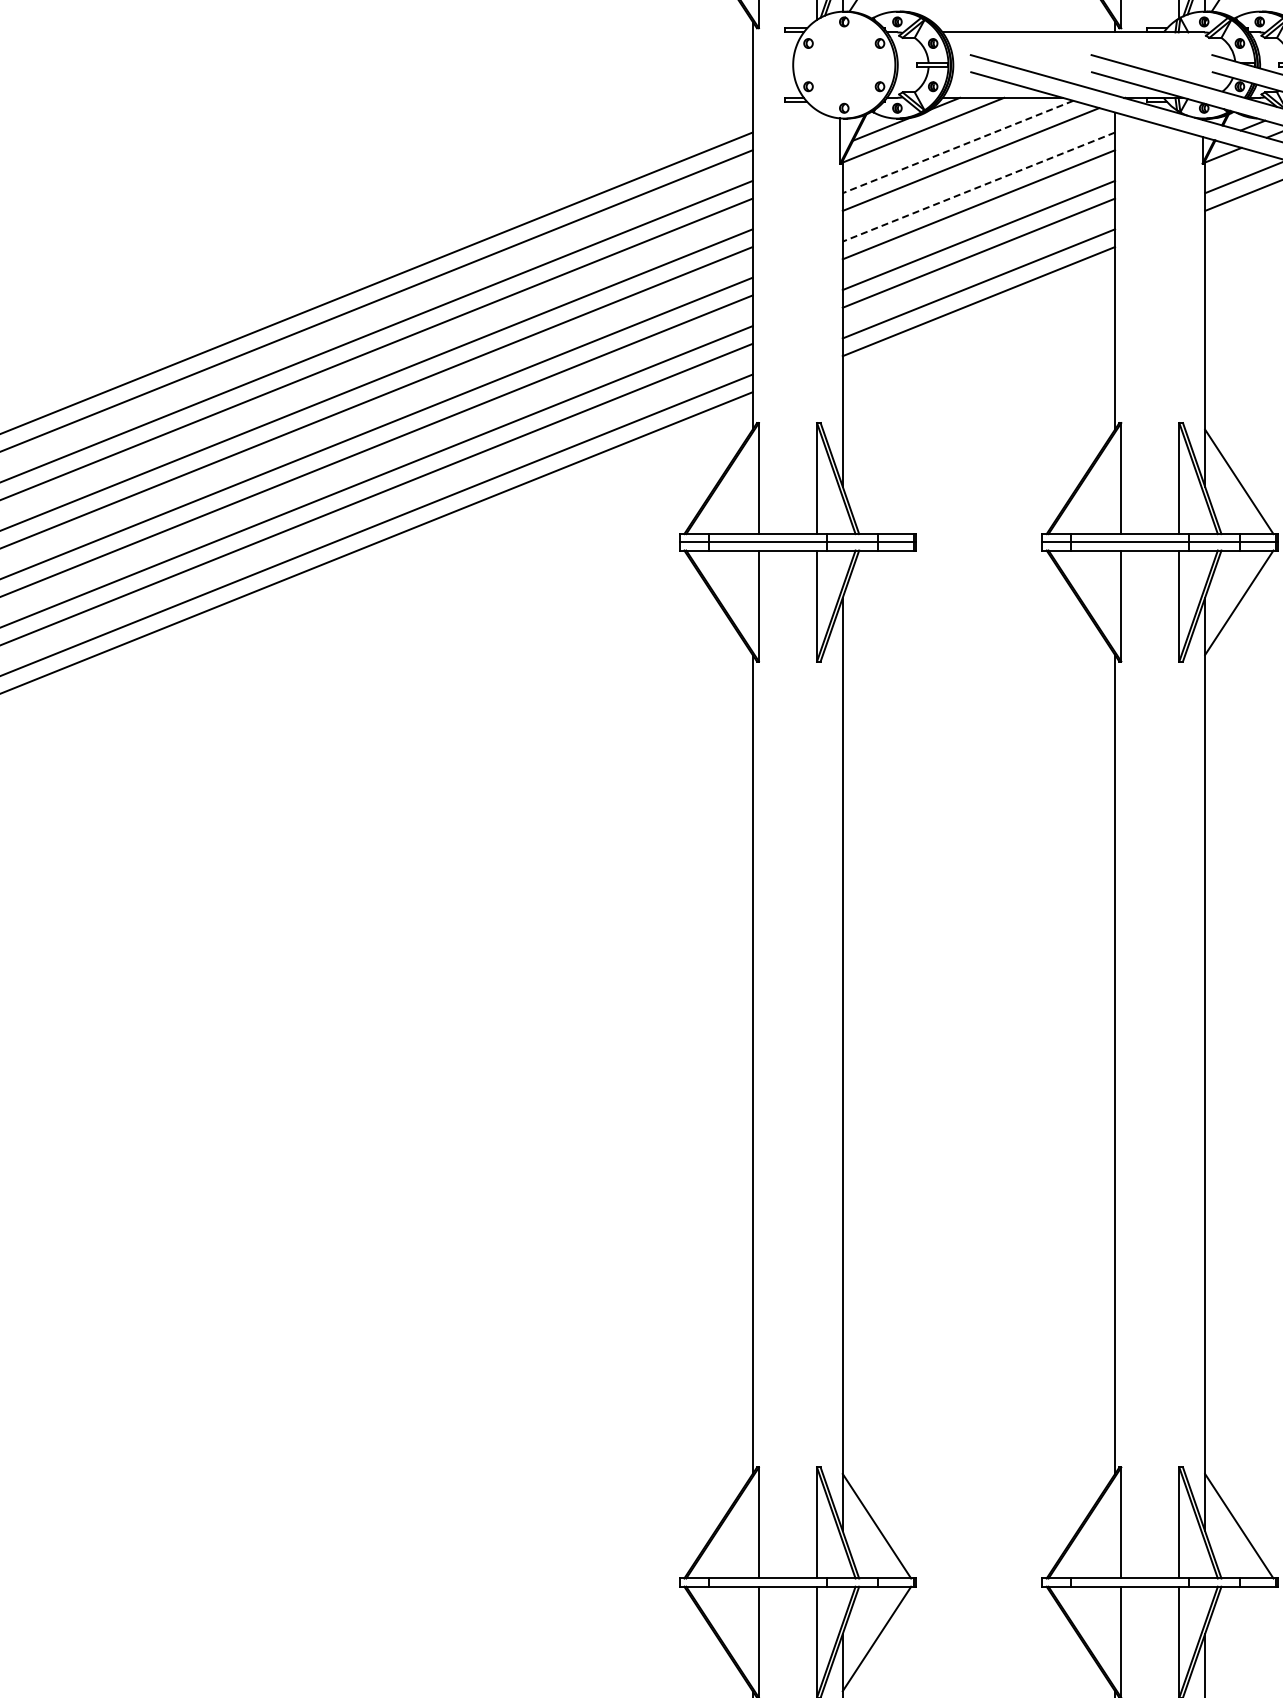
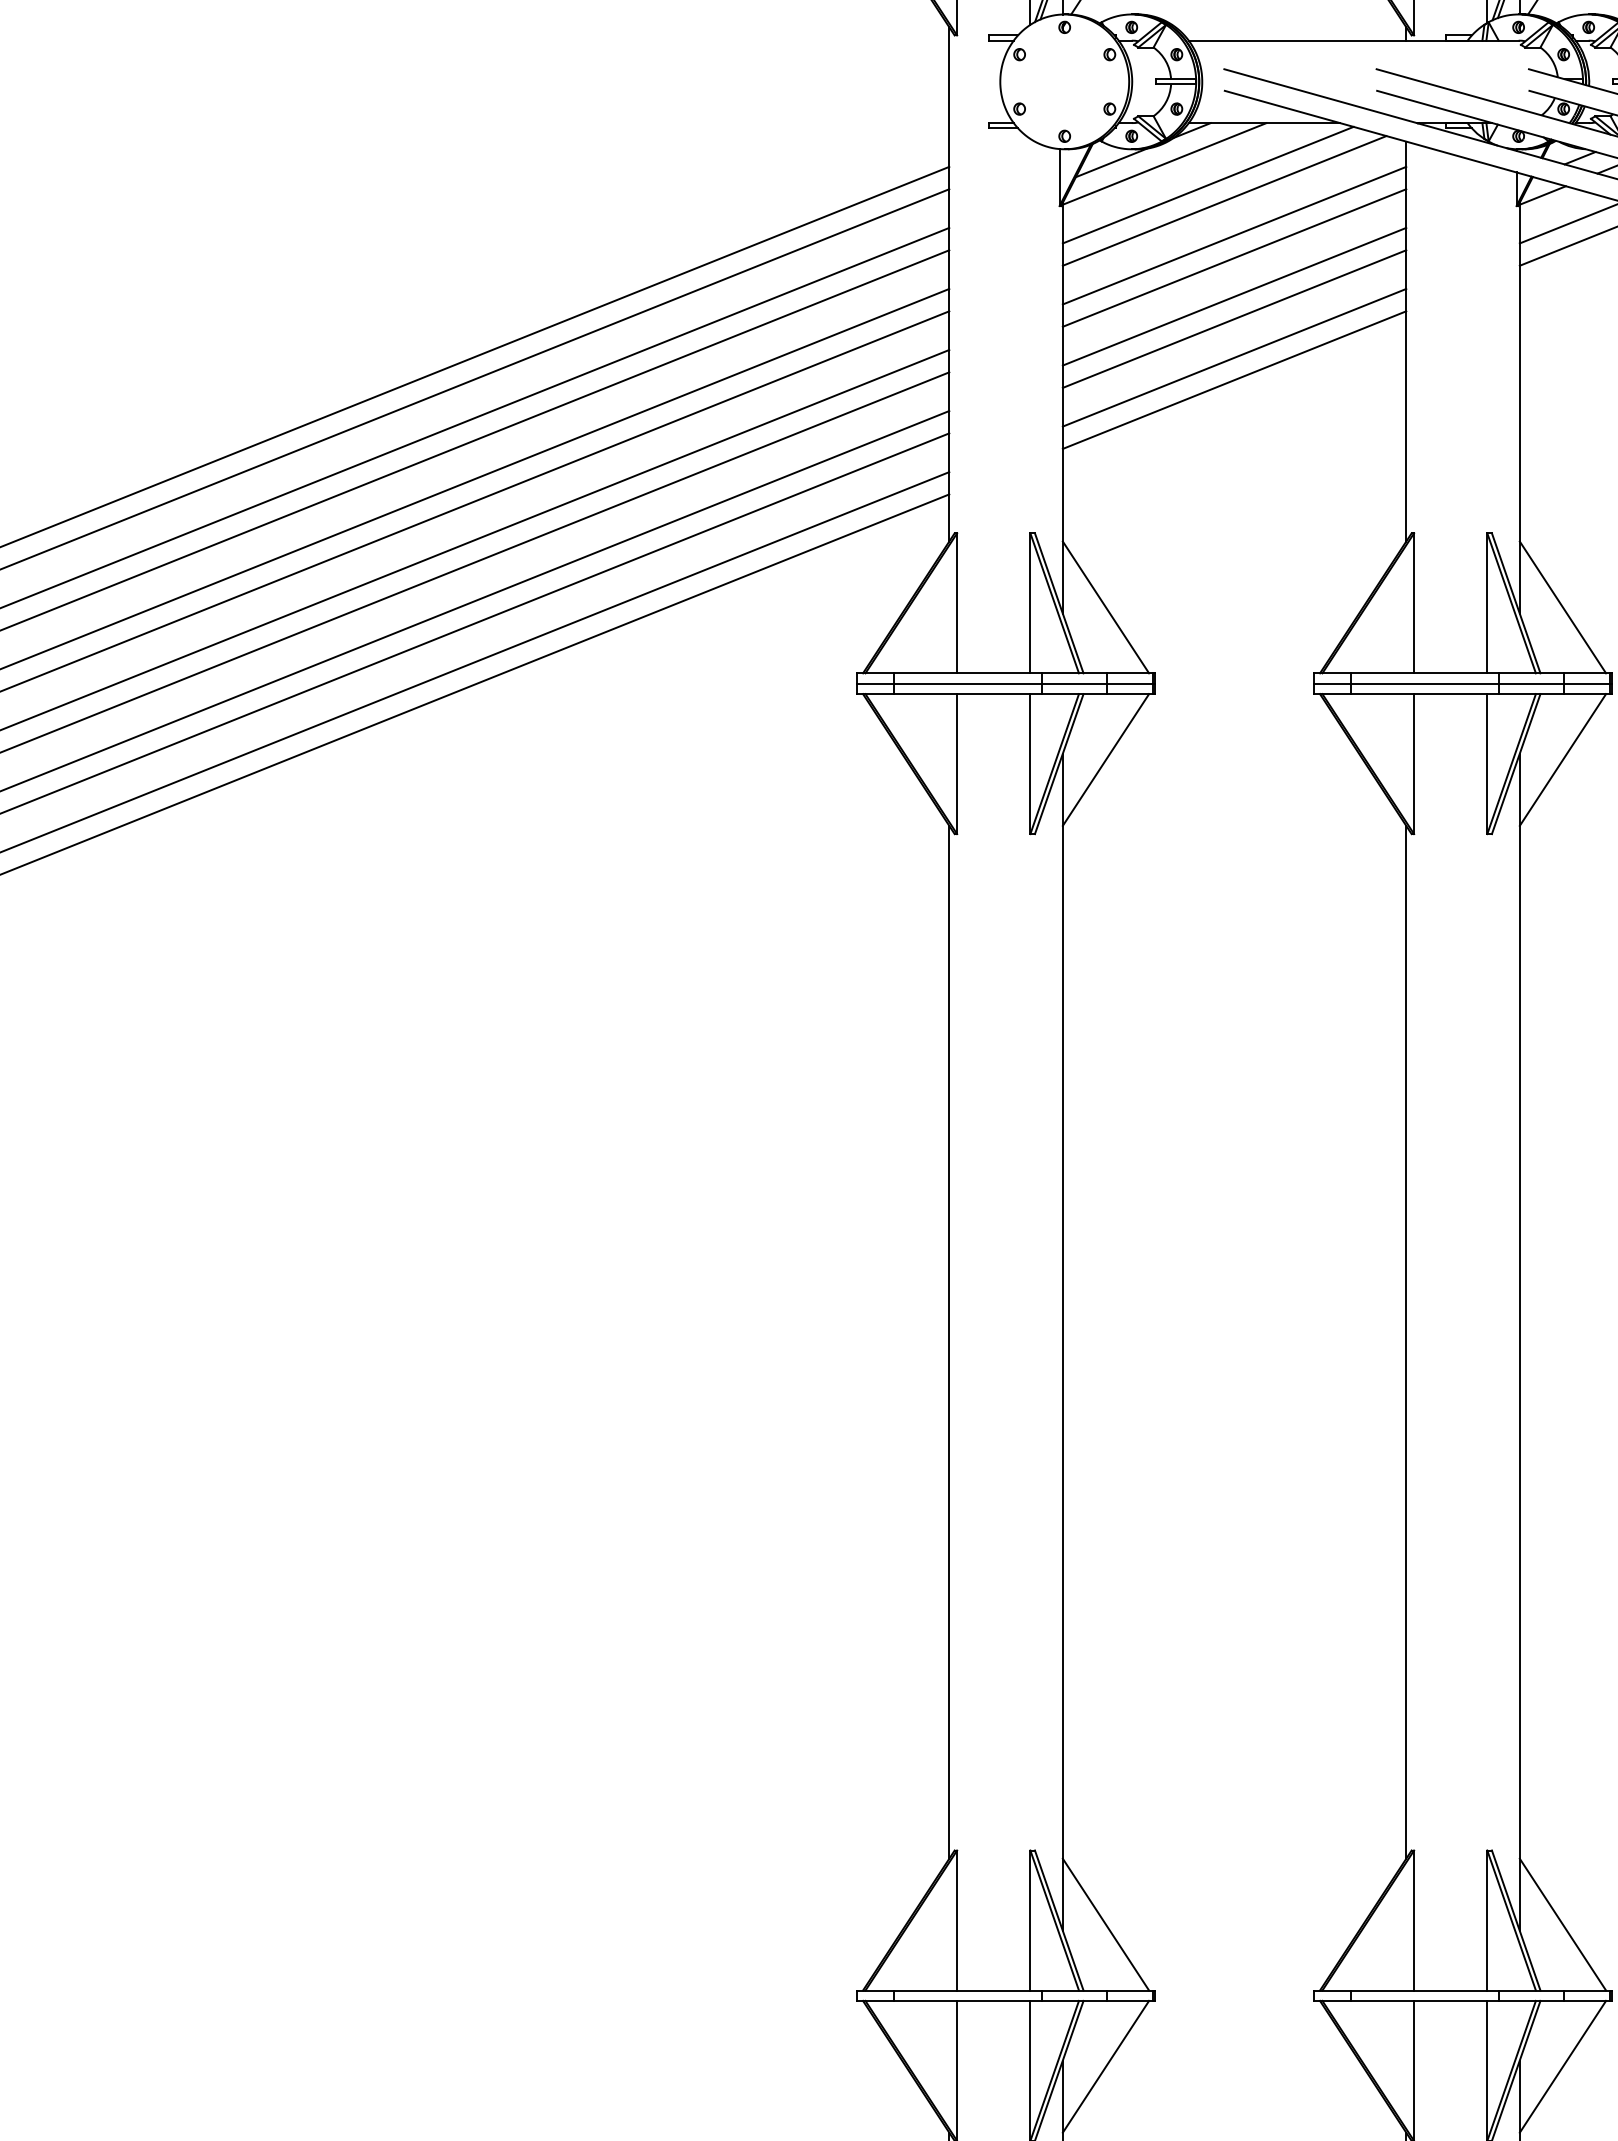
line: (957, 147) -> (1207, 185), dashed -> solid
line: (978, 187) -> (1234, 236), dashed -> solid
line: (876, 481) -> (1105, 607), added
line: (876, 602) -> (1105, 759), added
line: (1239, 1638) -> (1563, 2066), added

